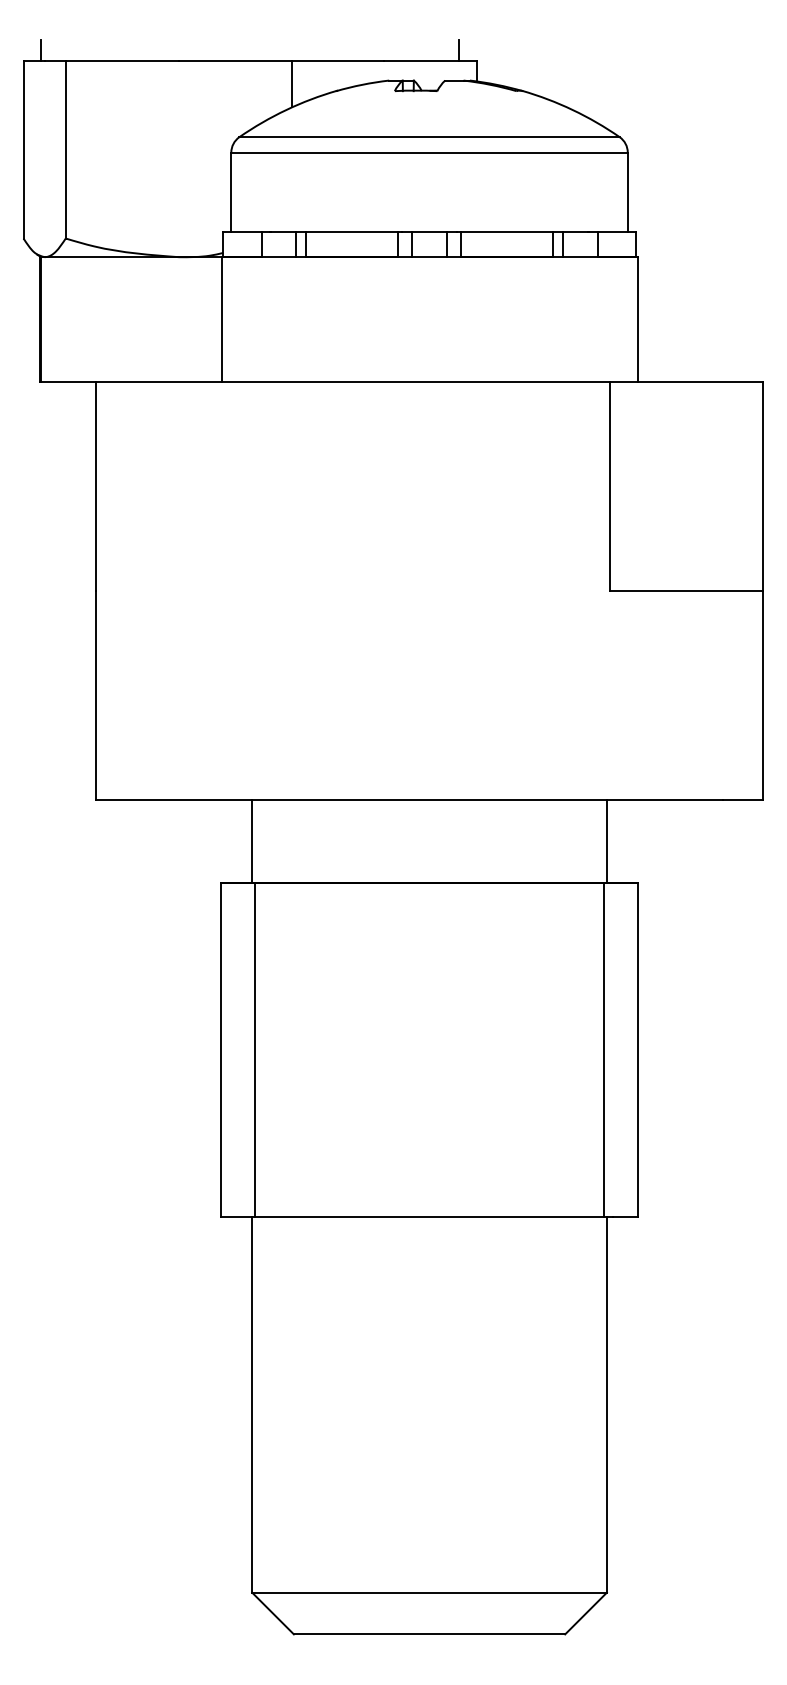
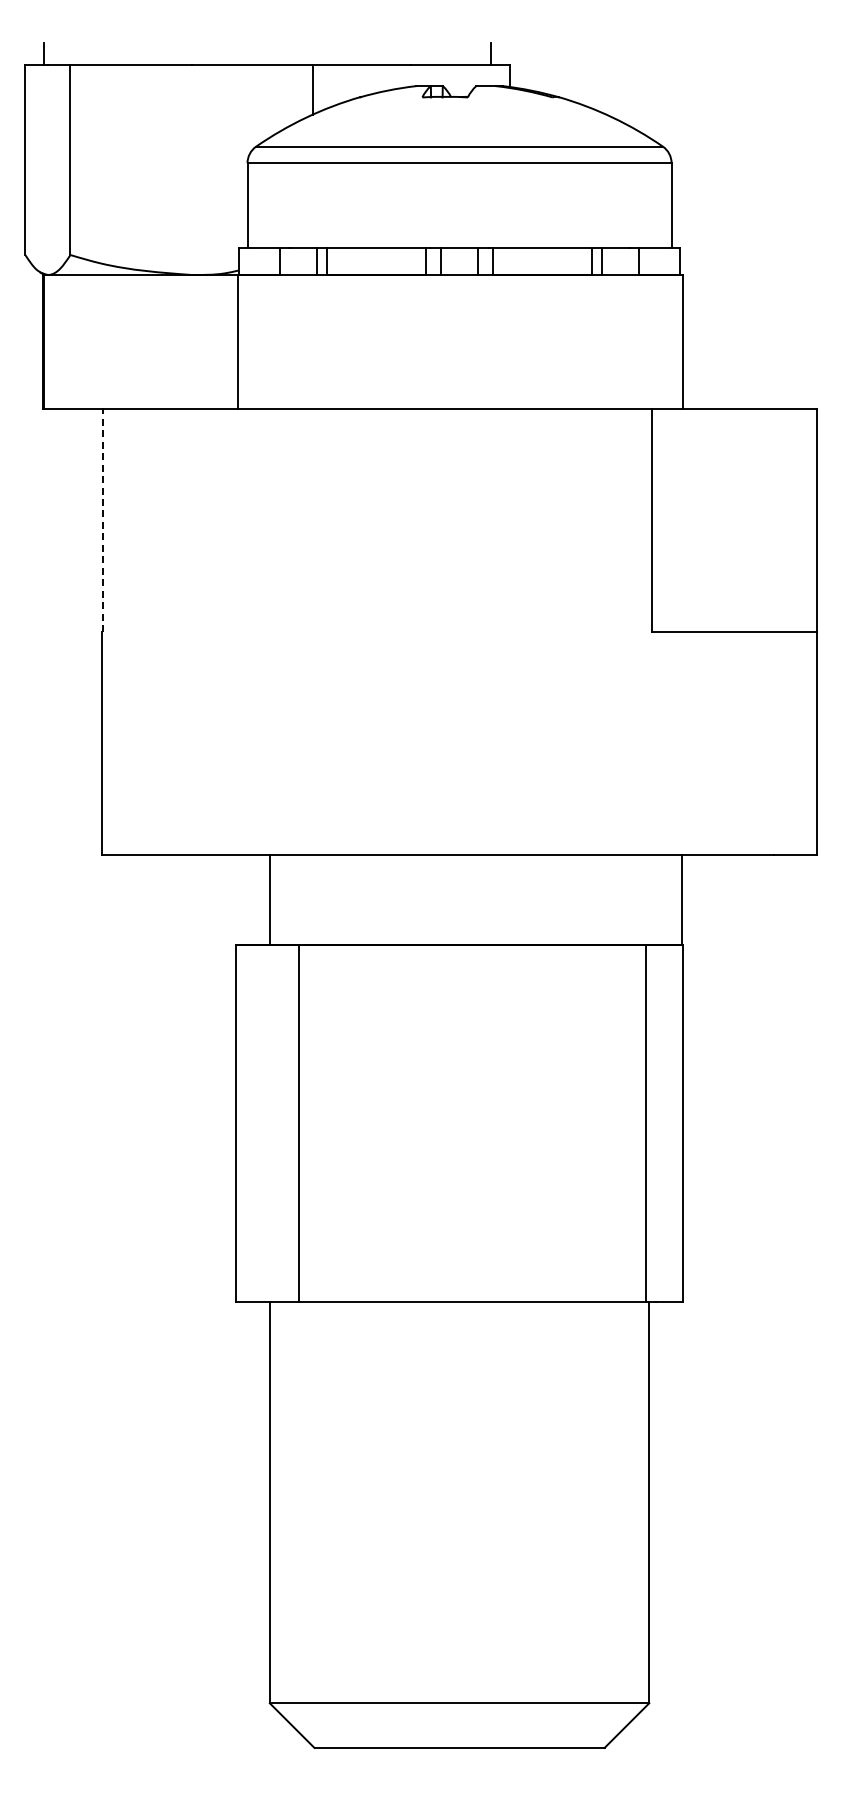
line: (95, 486) -> (102, 520), solid -> dashed
line: (607, 841) -> (682, 899), moved
line: (255, 1049) -> (299, 1122), moved

